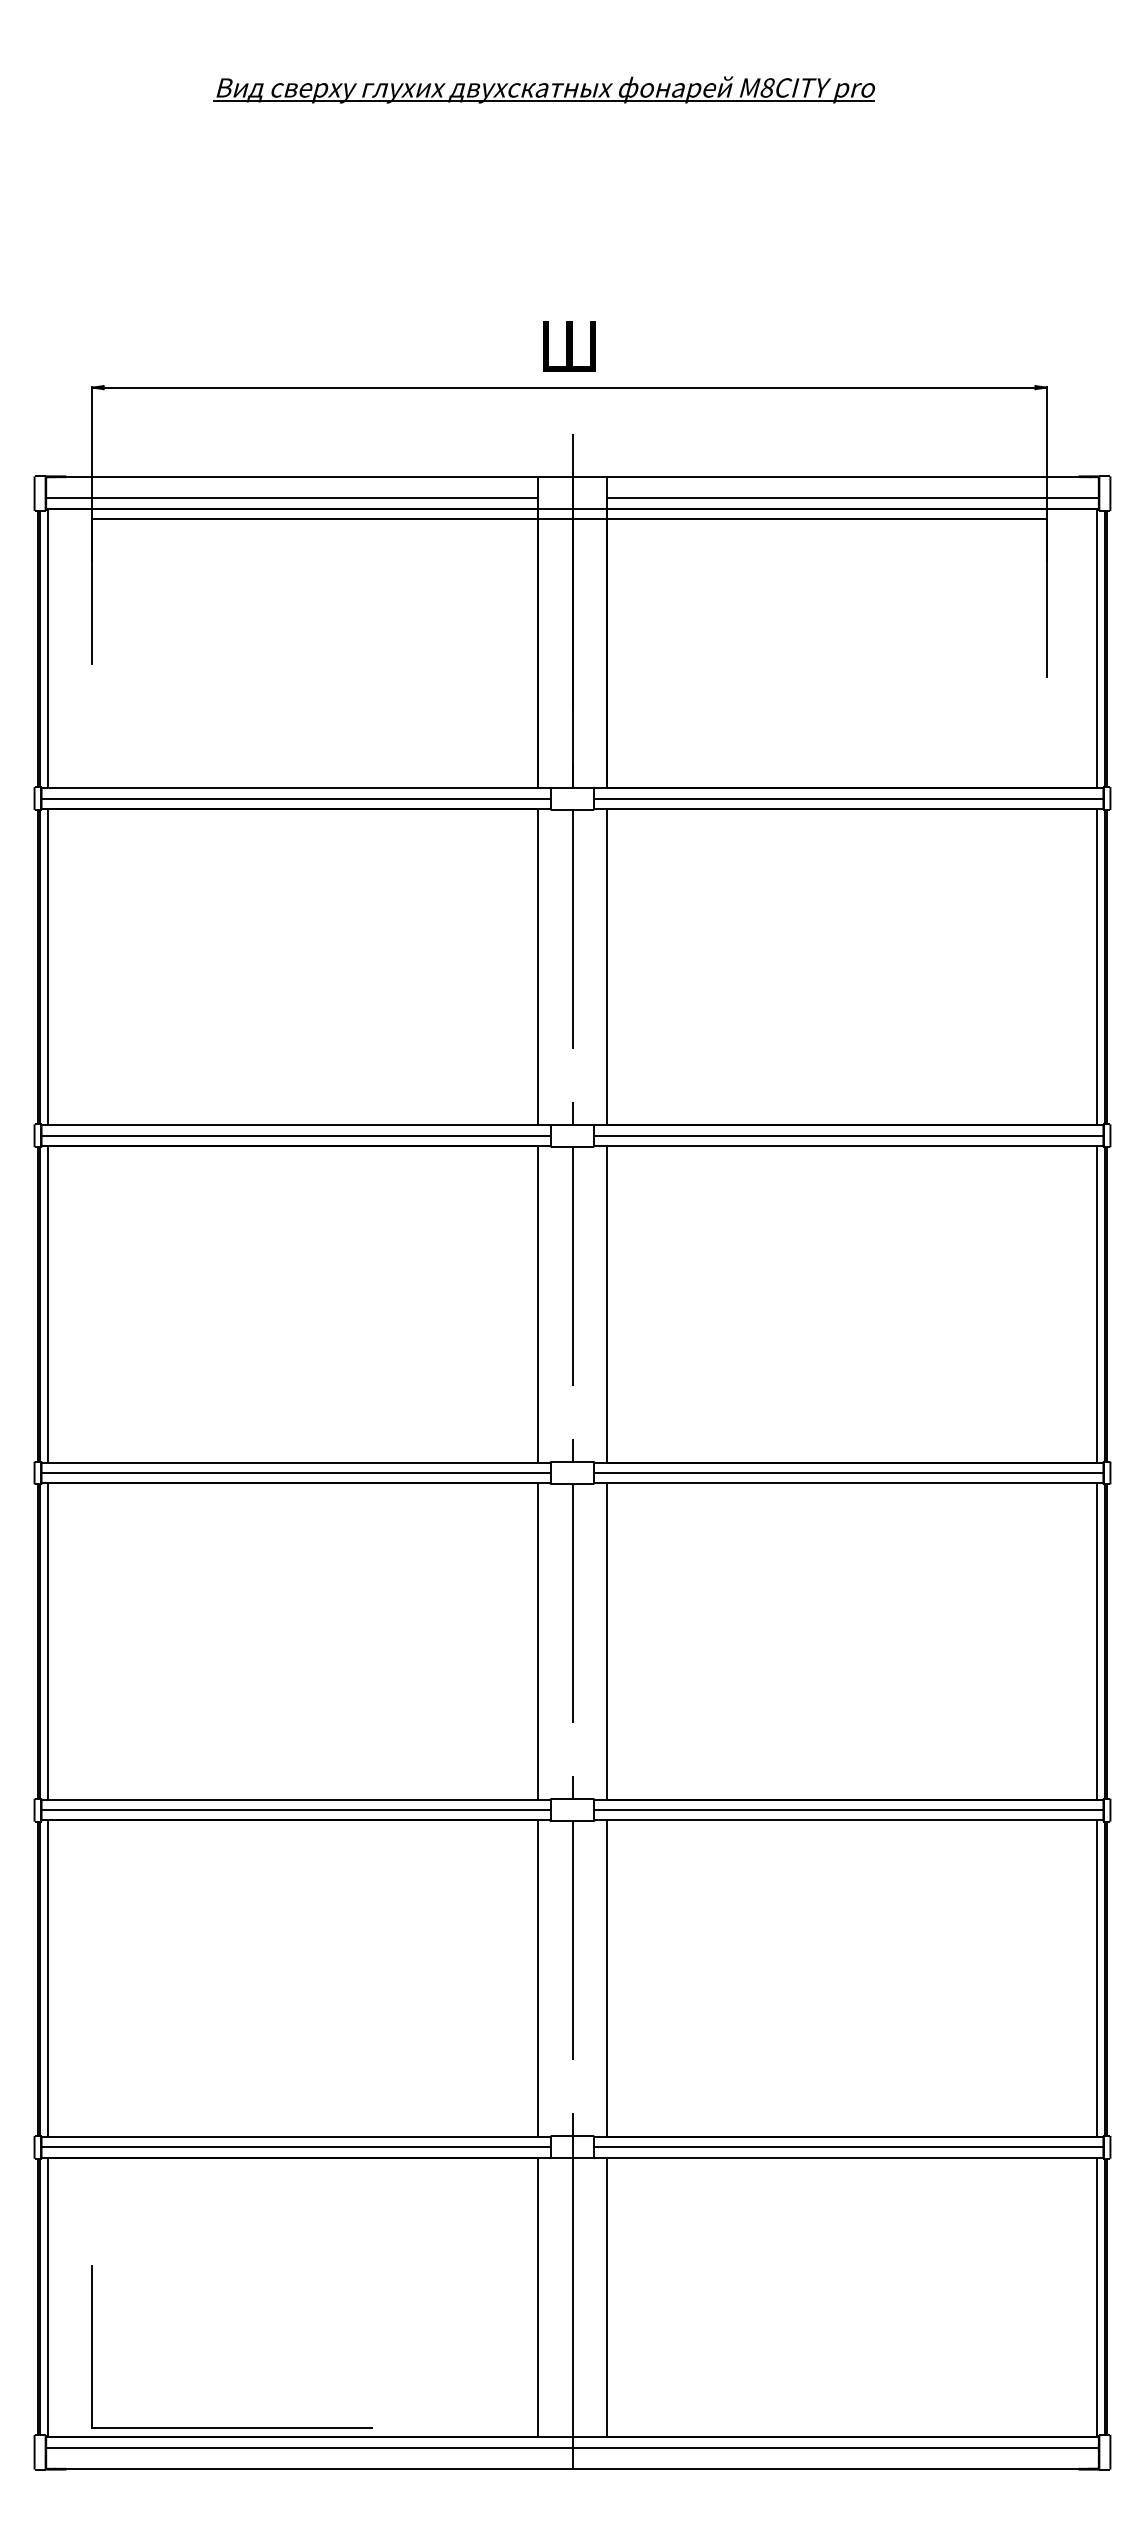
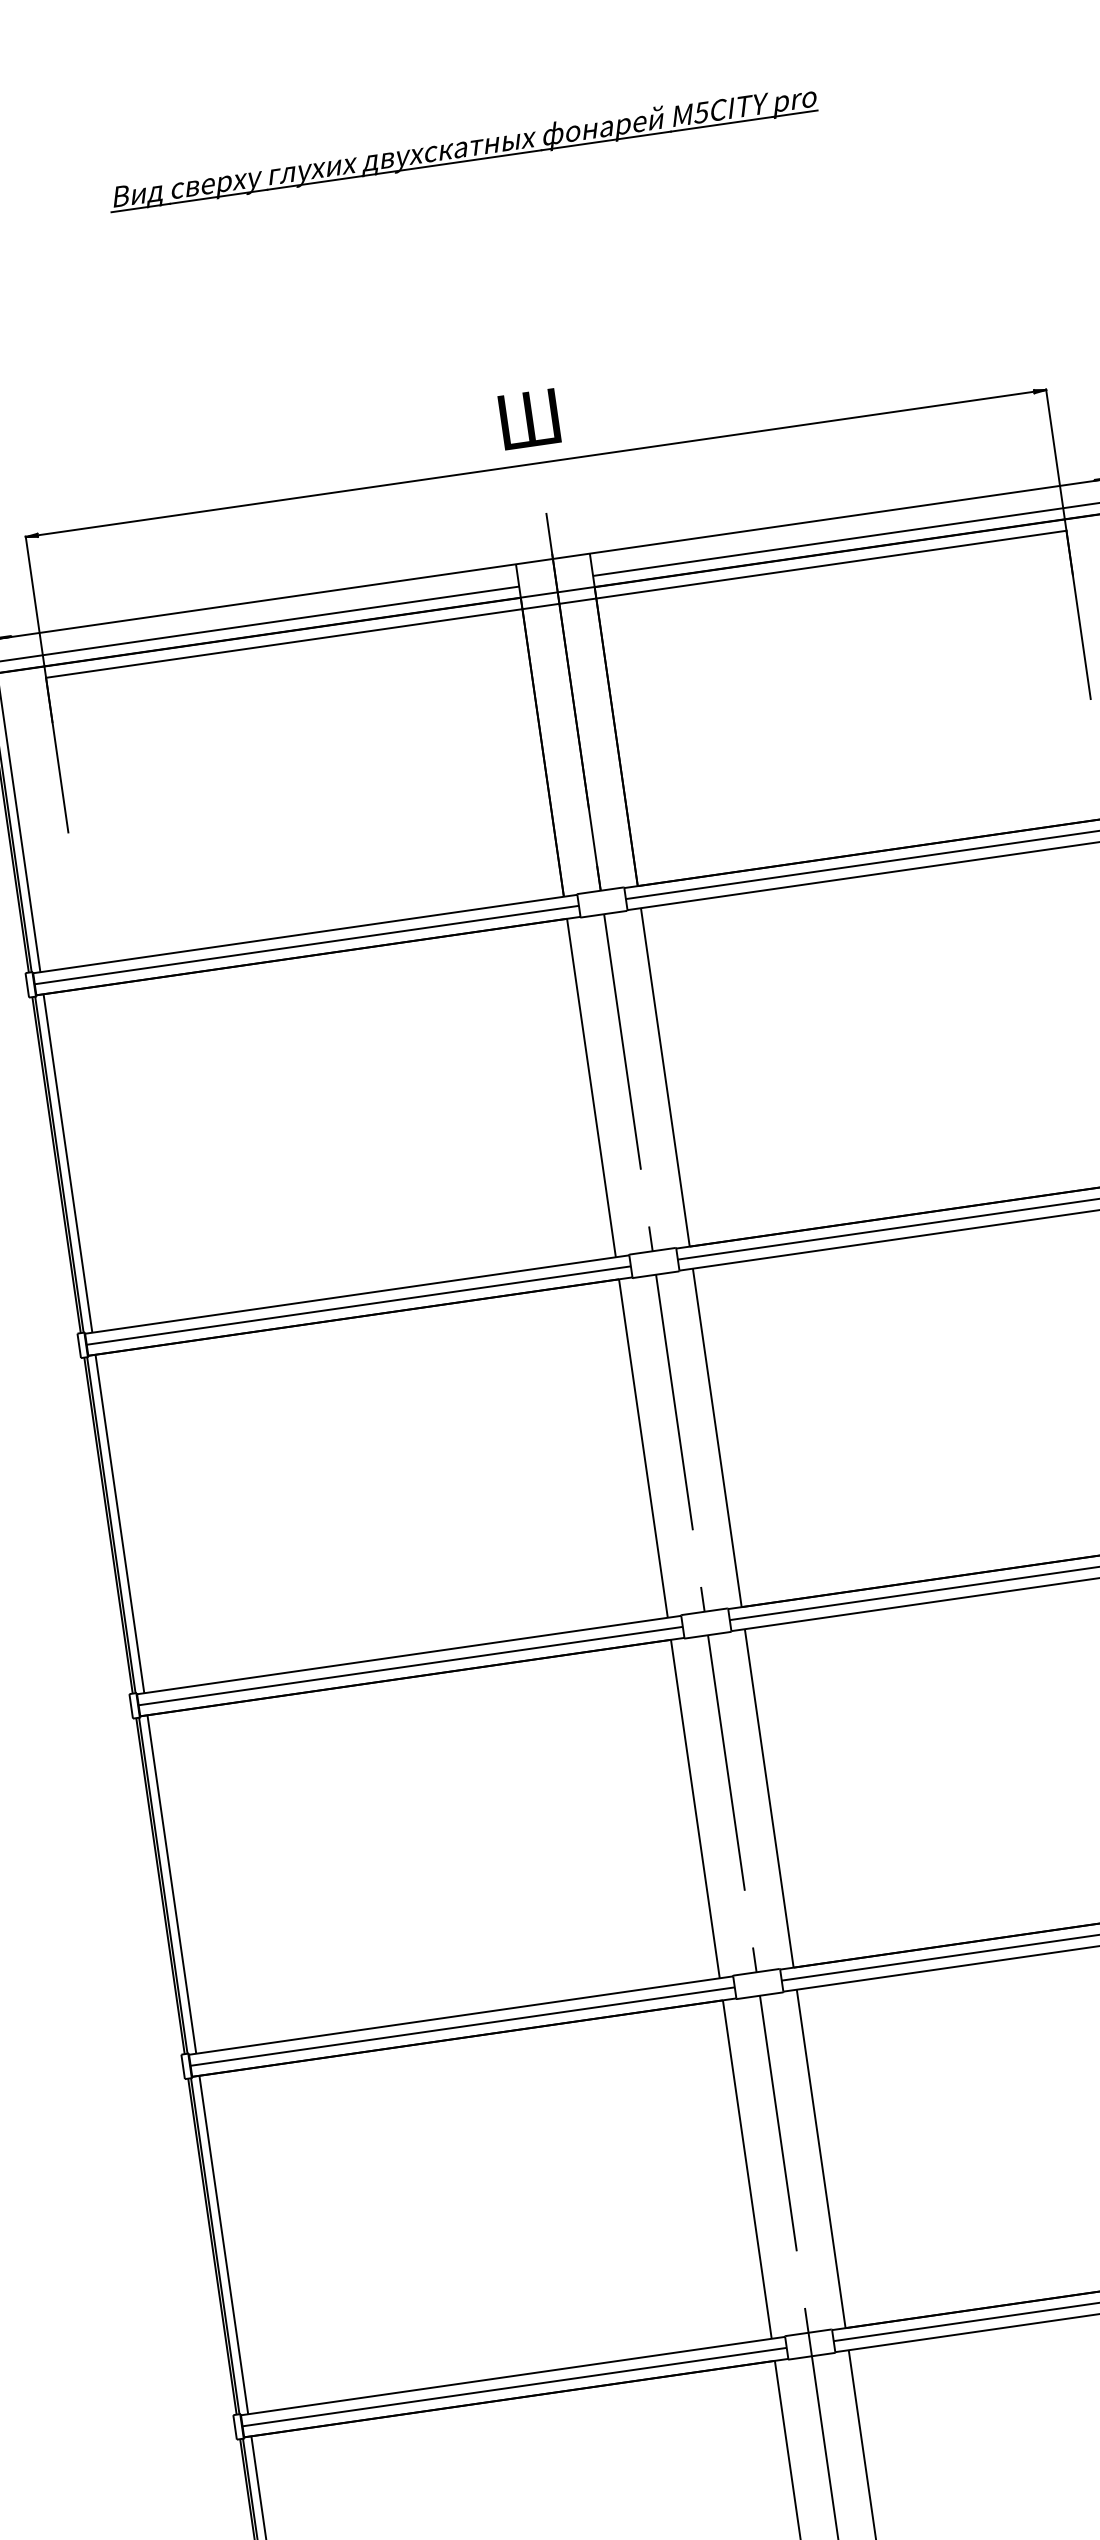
text: (767, 87) -> (701, 112), M8CITY -> M5CITY

